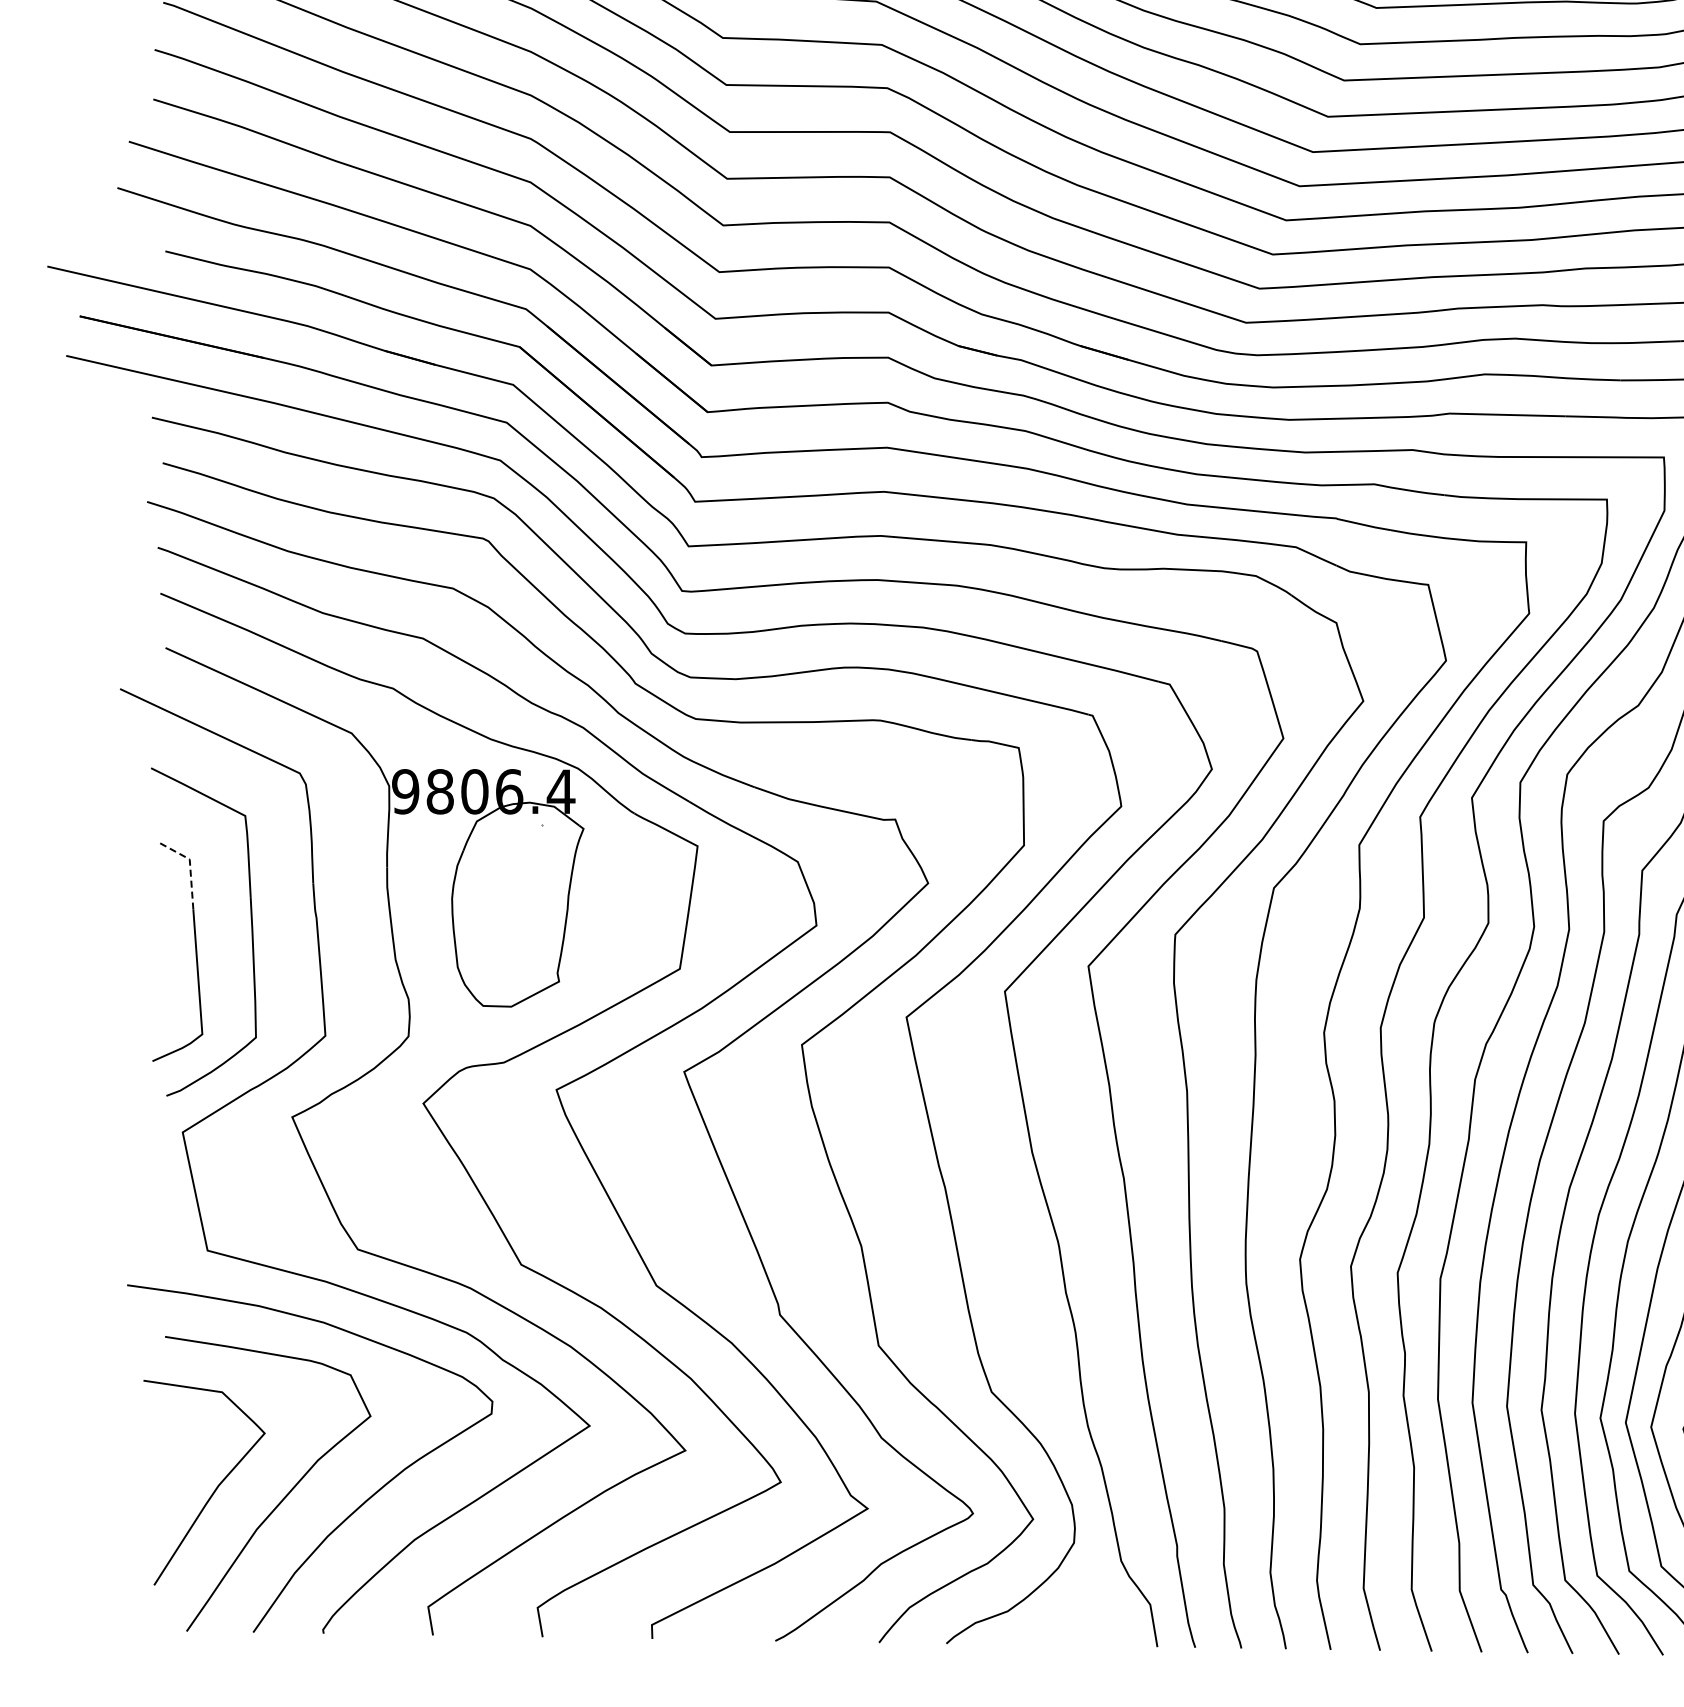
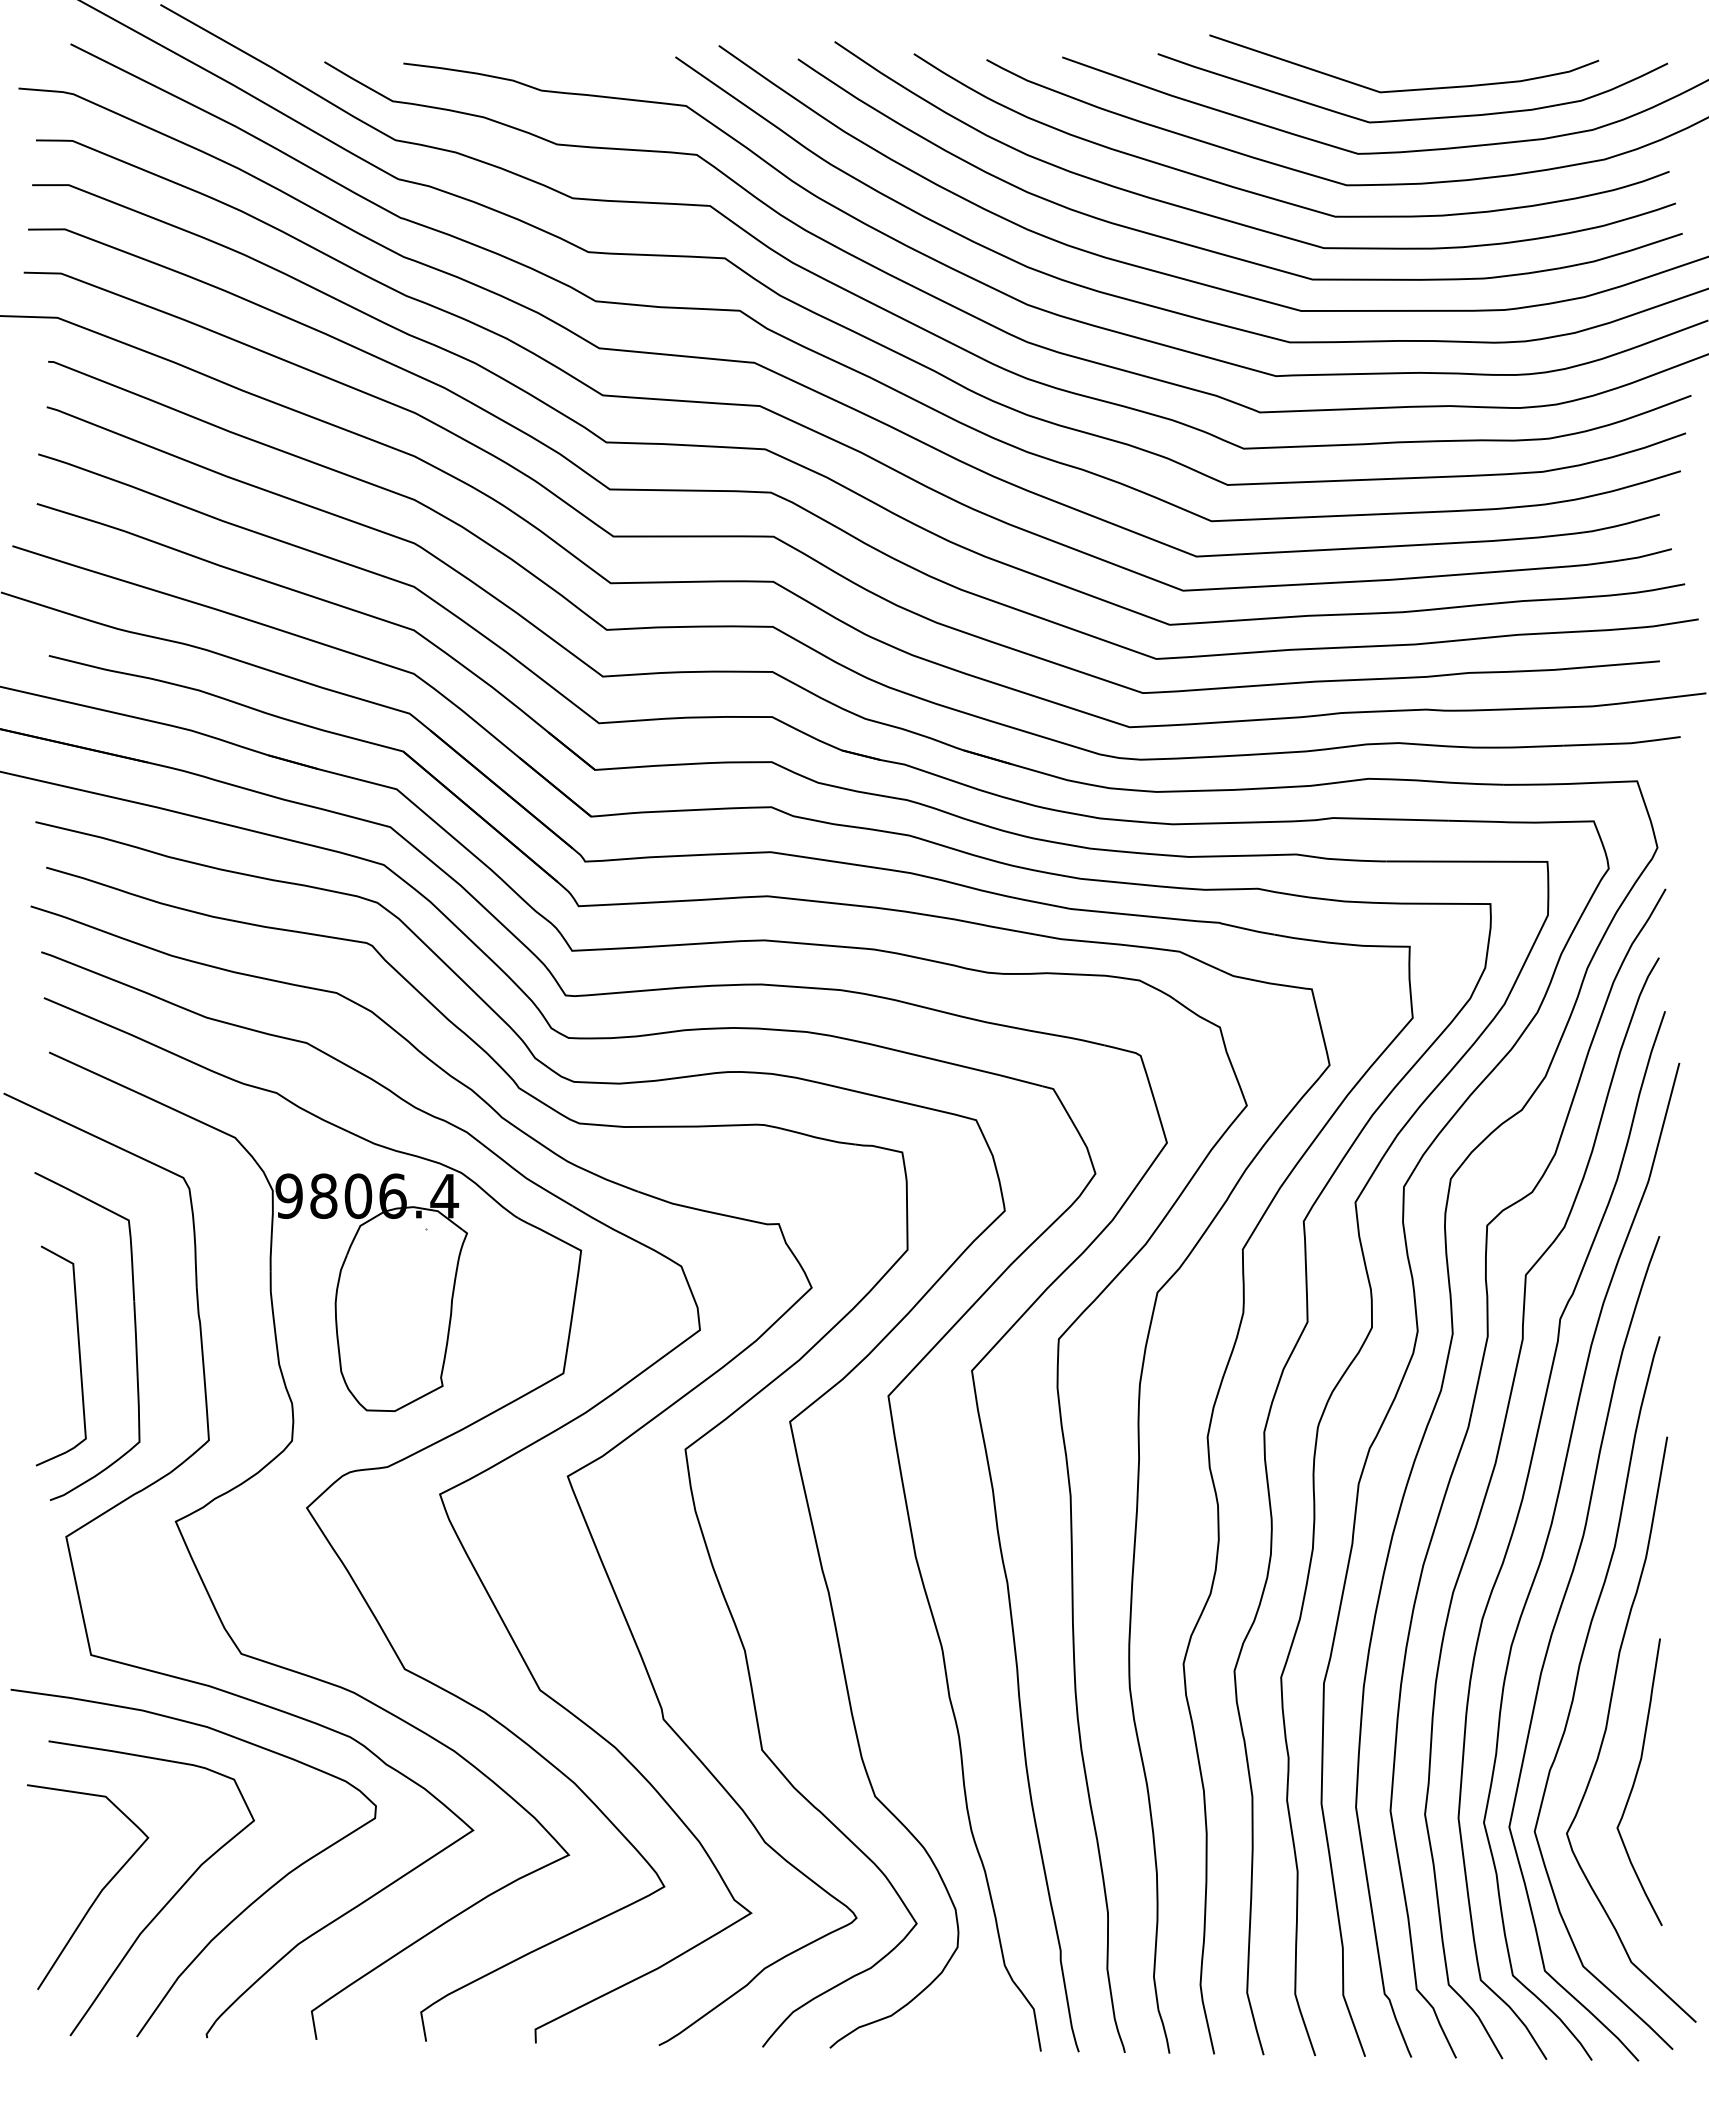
line: (189, 865) -> (73, 1269), dashed -> solid

